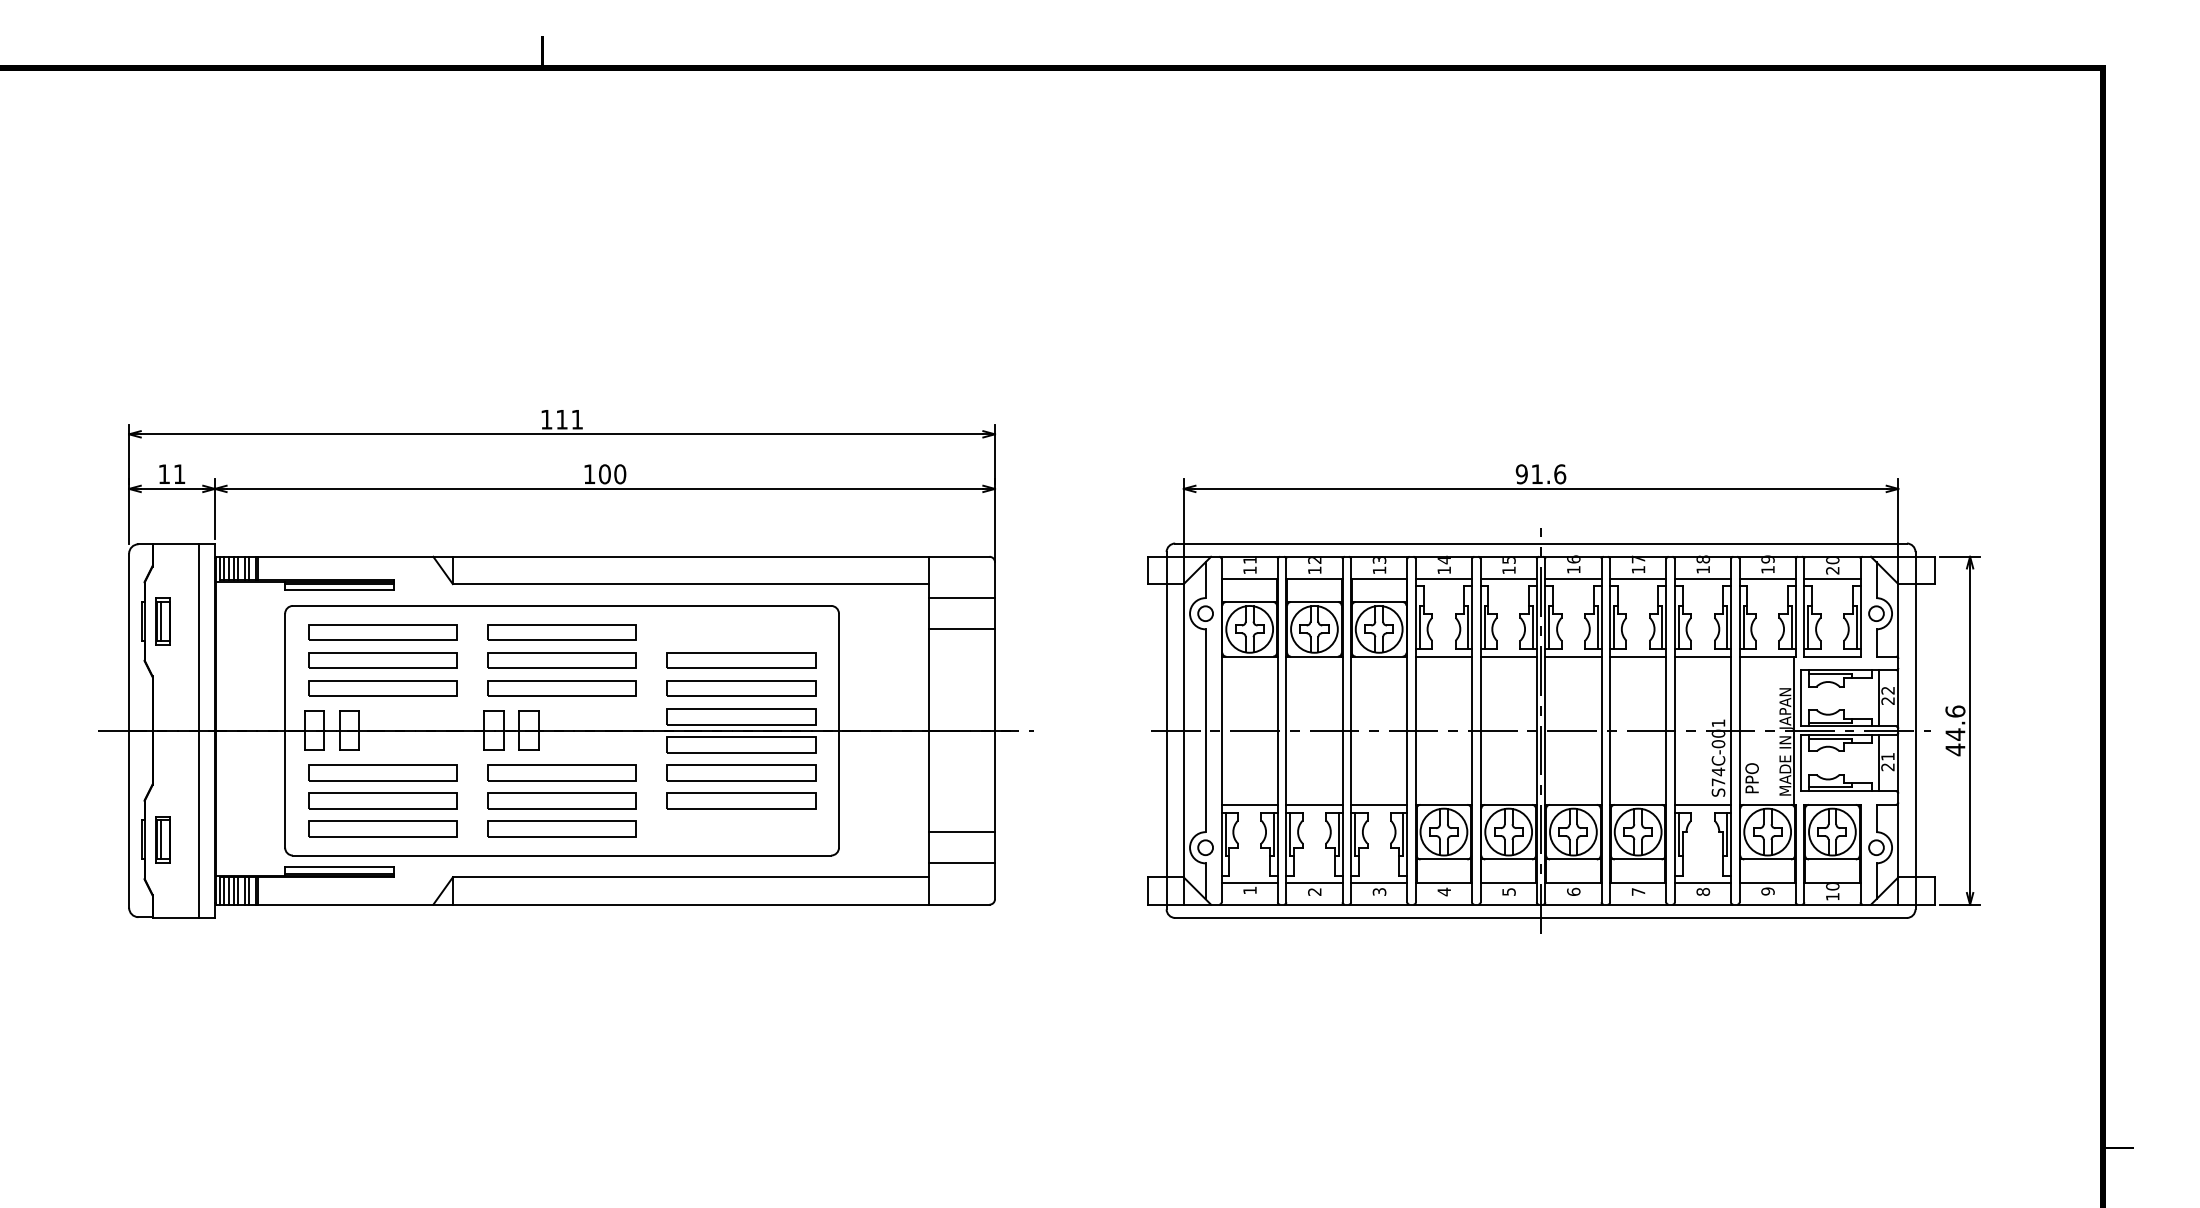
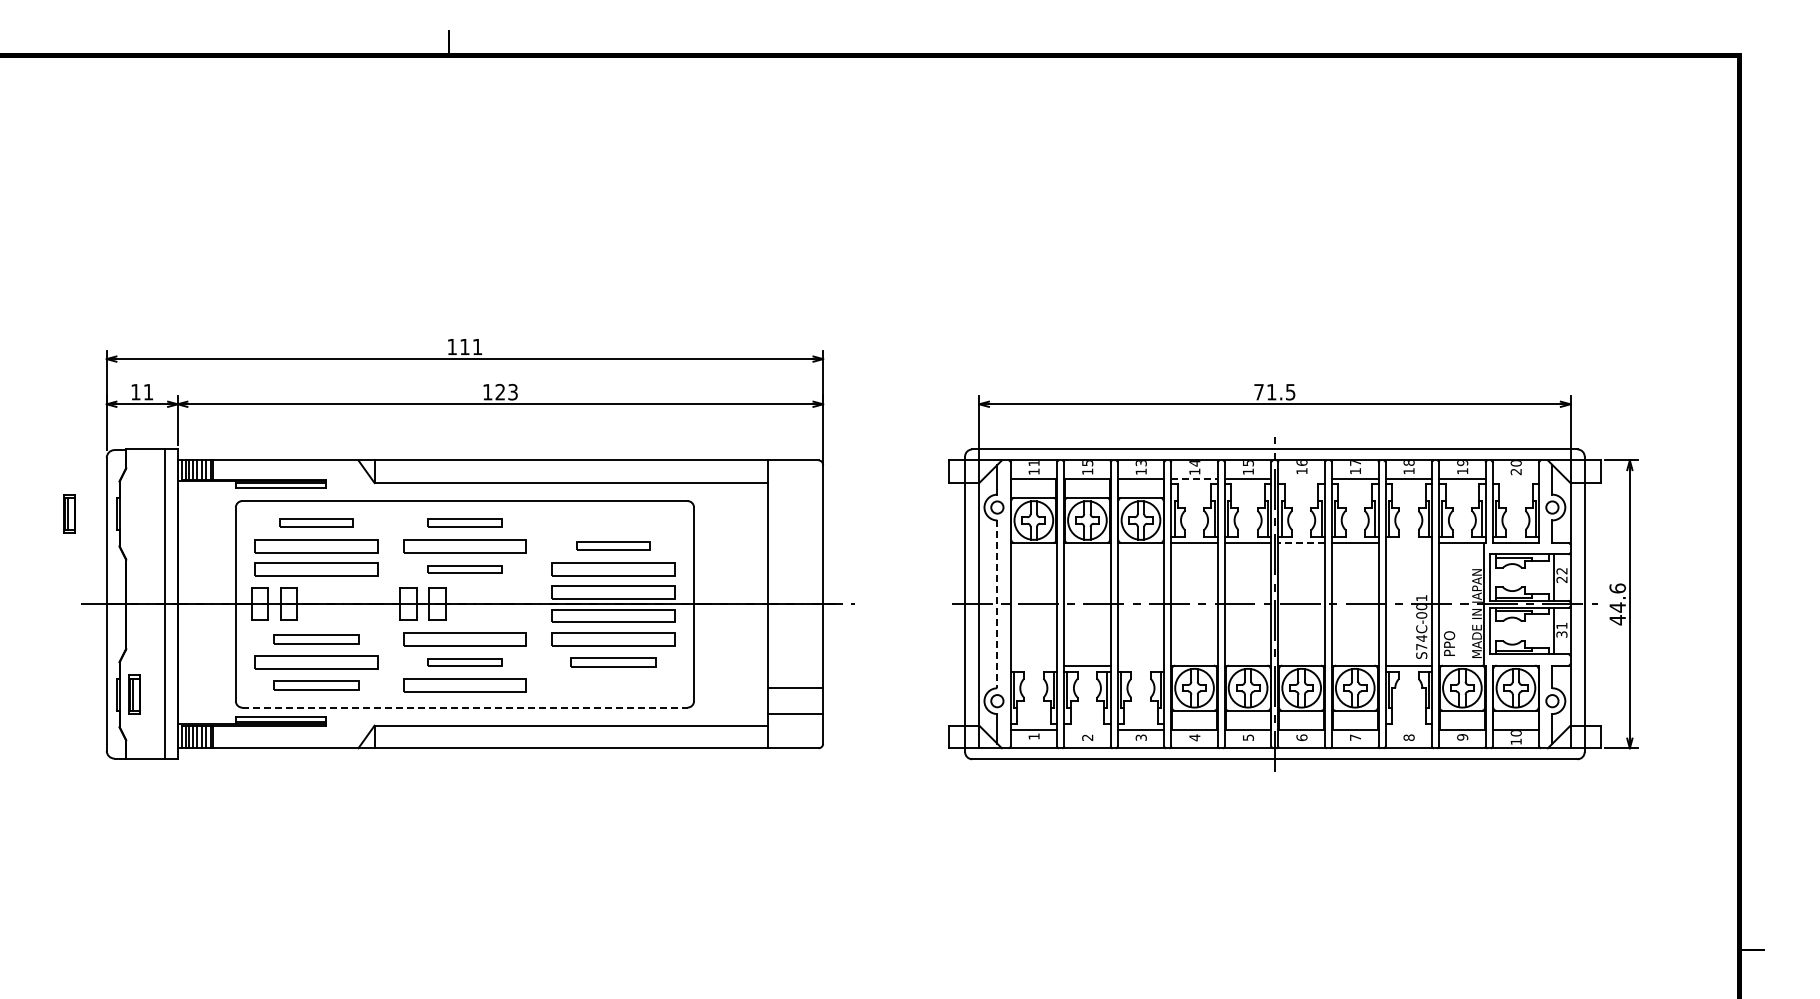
text: (1540, 473) -> (1274, 391), 91.6 -> 71.5
text: (612, 474) -> (506, 392), 100 -> 123
text: (1314, 560) -> (1087, 463), 12 -> 15
line: (1445, 578) -> (1195, 478), solid -> dashed
line: (1573, 578) -> (1301, 478), removed
line: (1831, 578) -> (1515, 478), removed
line: (961, 597) -> (795, 494), removed
part: (162, 620) -> (69, 513), moved
line: (961, 629) -> (795, 520), removed
part: (382, 631) -> (316, 522), size x0.6
part: (561, 631) -> (464, 522), size x0.6
line: (1573, 657) -> (1301, 543), solid -> dashed
line: (1702, 657) -> (1408, 543), removed
part: (741, 660) -> (613, 546), size x0.6
part: (561, 688) -> (464, 569), size x0.6
line: (1205, 730) -> (997, 604), solid -> dashed
text: (1888, 767) -> (1562, 634), 21 -> 31
part: (382, 773) -> (316, 639), size x0.7
part: (561, 801) -> (464, 662), size x0.6
part: (741, 801) -> (613, 662), size x0.7
line: (1249, 804) -> (1033, 665), removed
line: (1378, 804) -> (1140, 665), removed
part: (382, 828) -> (316, 685), size x0.7
line: (561, 855) -> (464, 707), solid -> dashed
line: (1314, 883) -> (1087, 730), removed
line: (1702, 883) -> (1408, 730), removed

